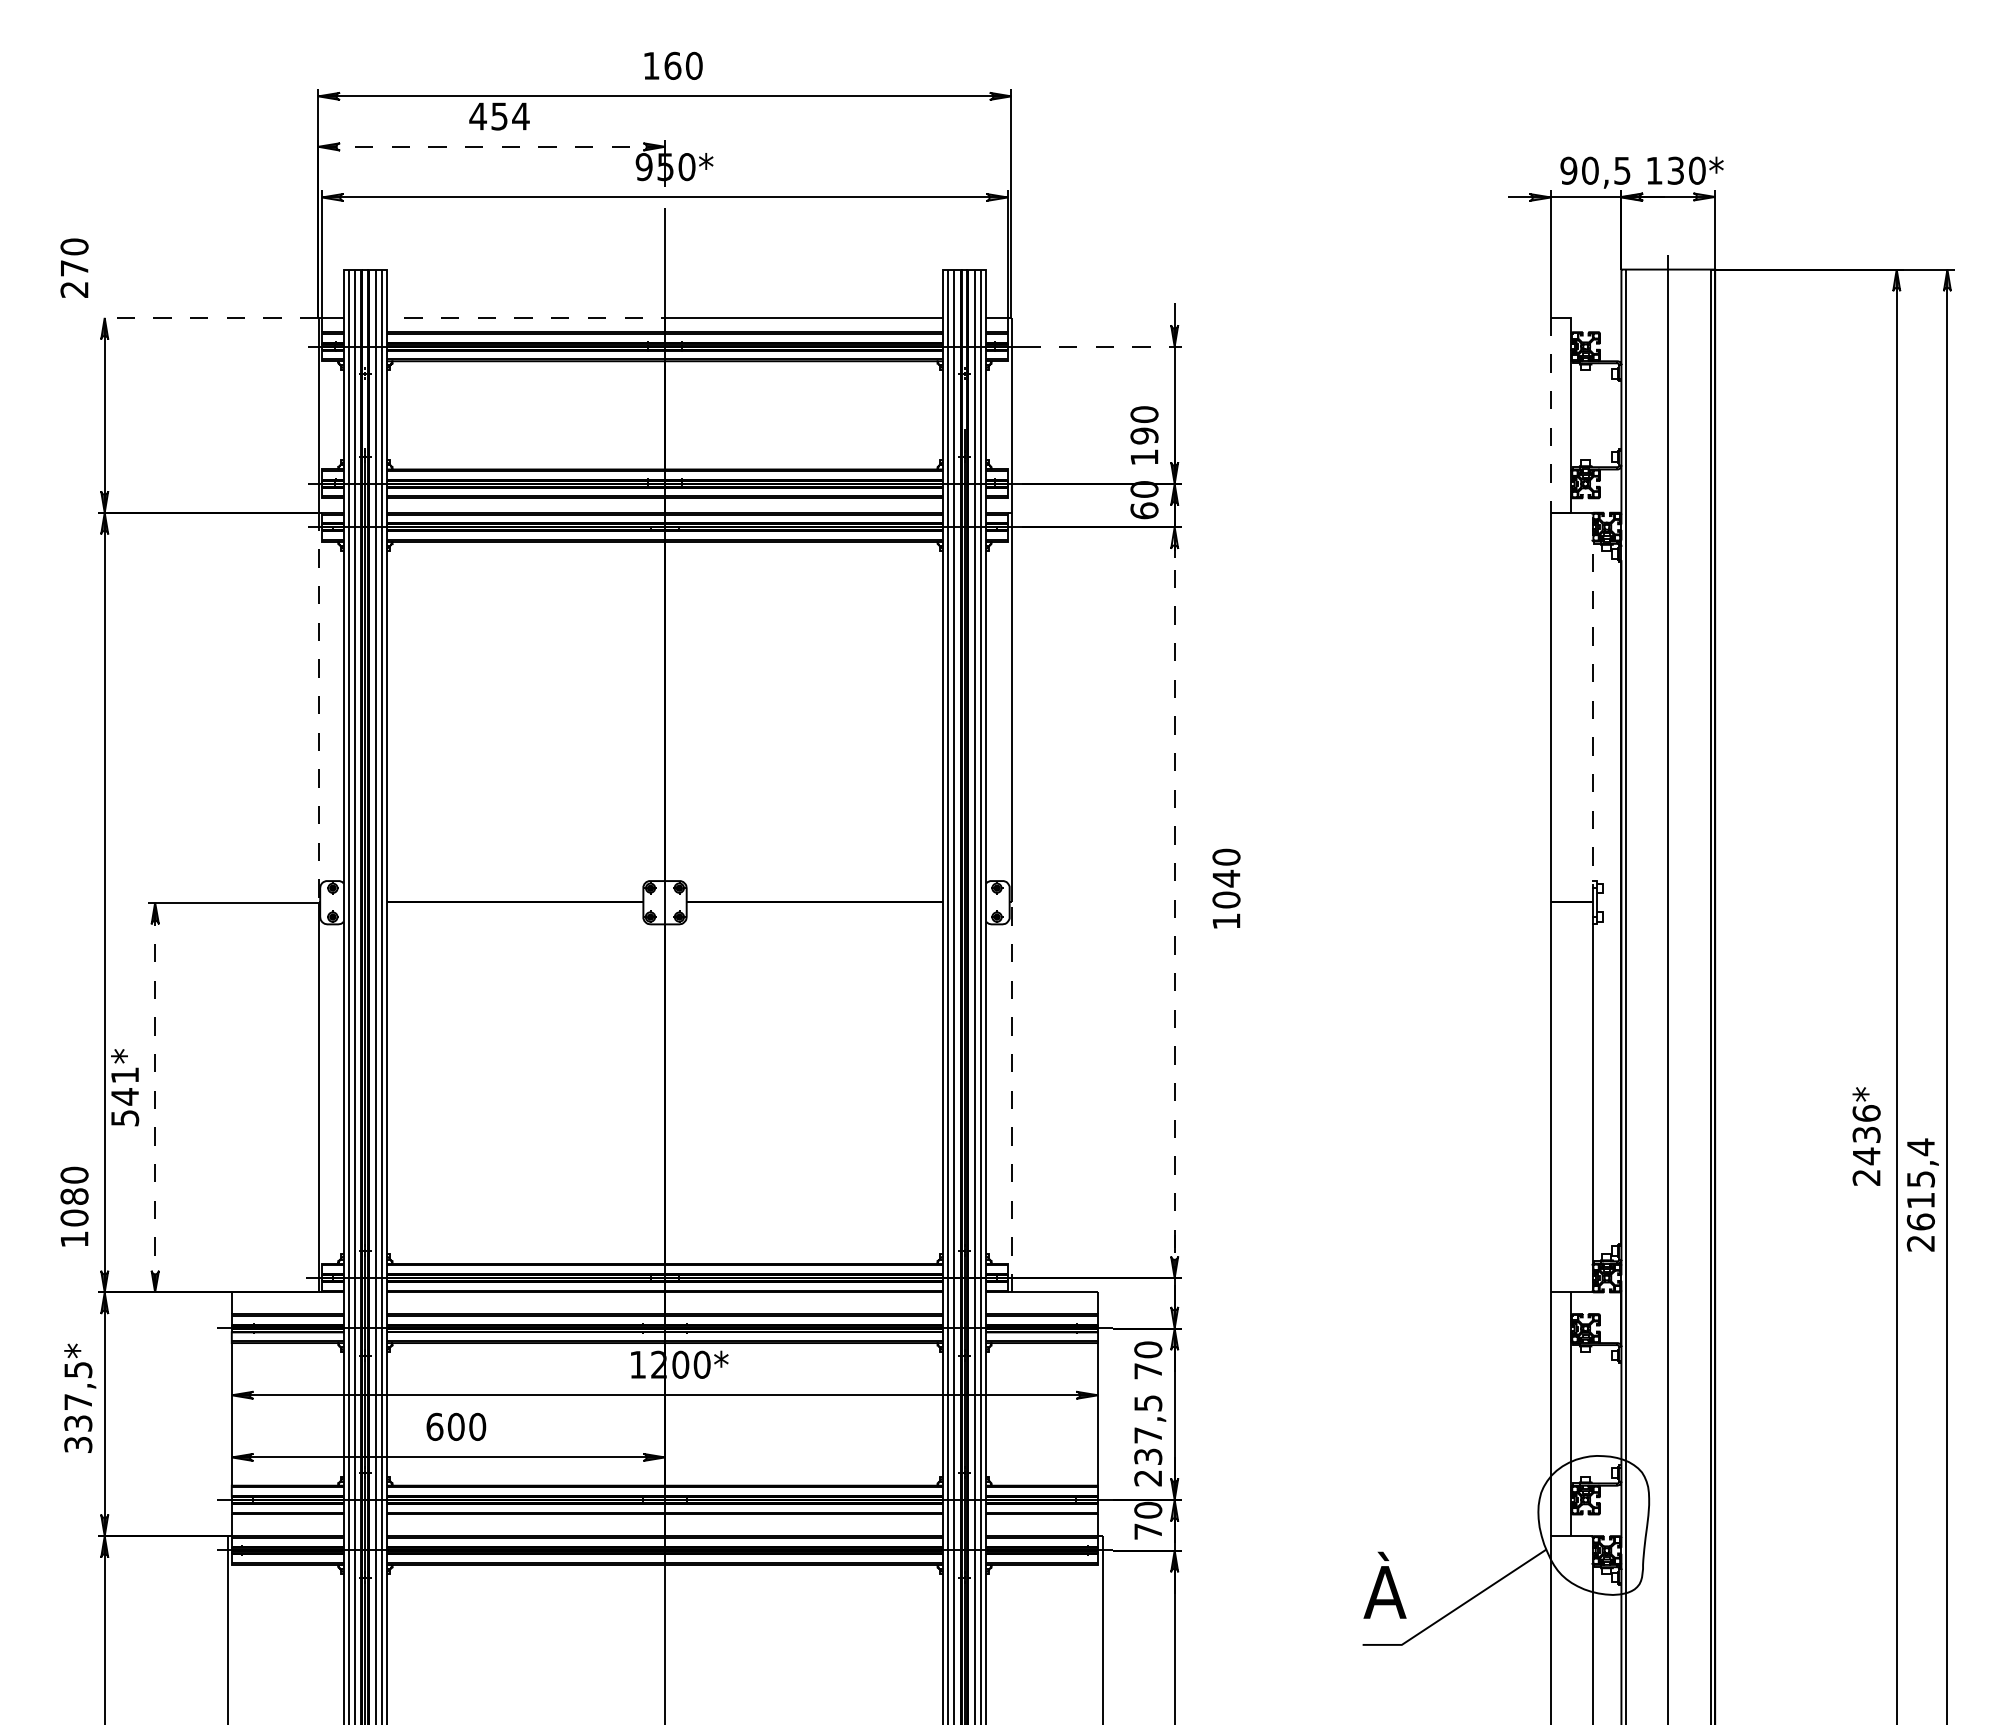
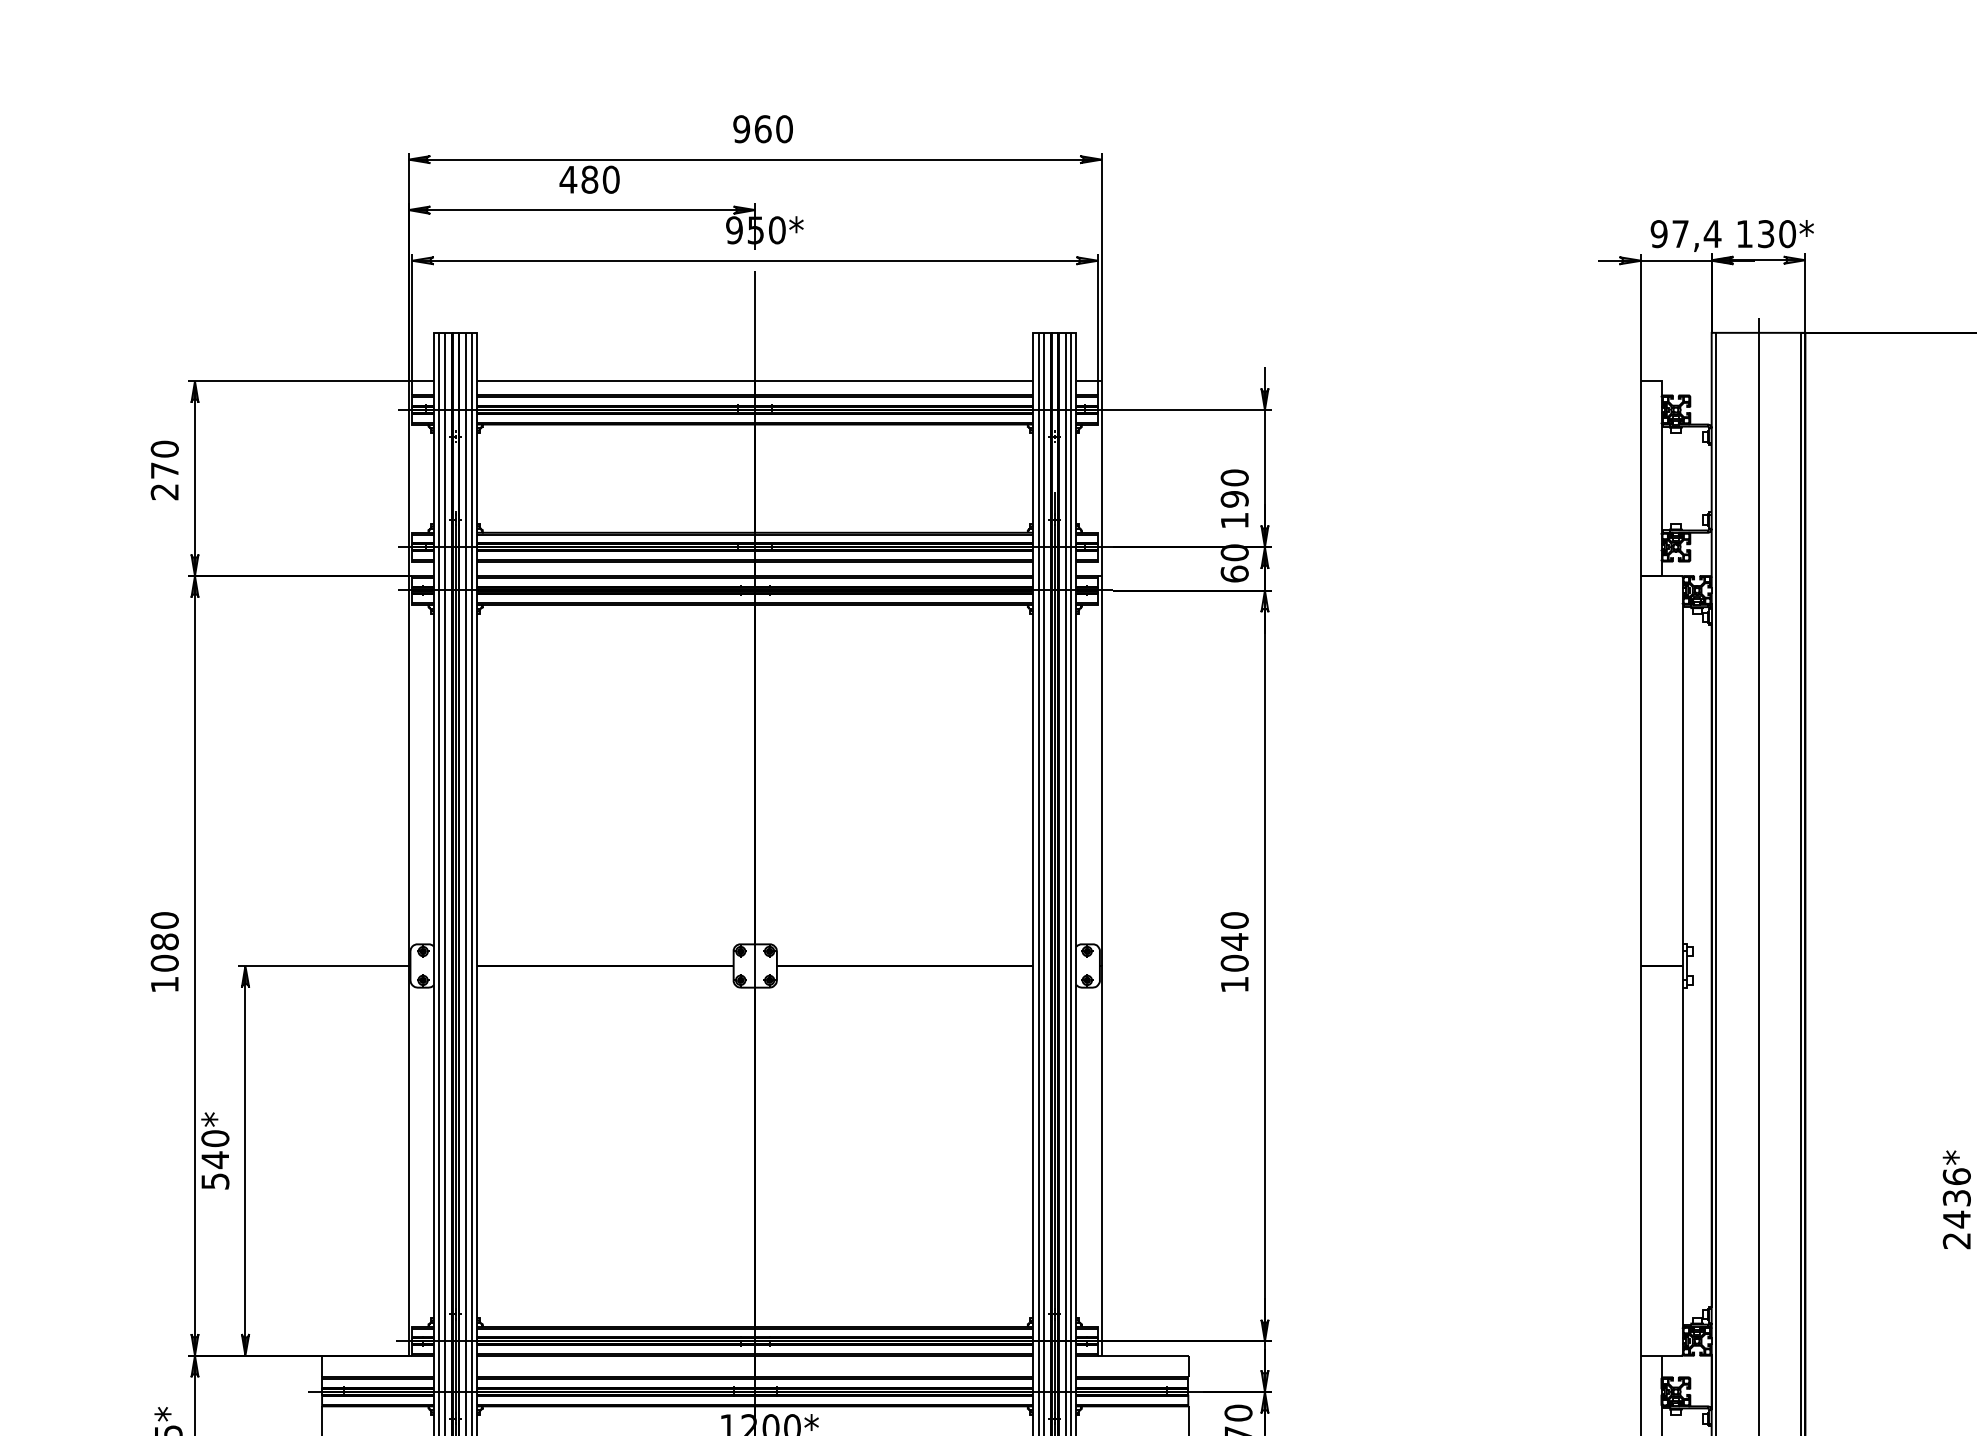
text: (651, 65) -> (741, 128), 160 -> 960
text: (510, 116) -> (600, 179), 454 -> 480
line: (492, 146) -> (582, 209), dashed -> solid
text: (1606, 170) -> (1696, 233), 90,5 -> 97,4
text: (74, 267) -> (164, 469), moved
line: (207, 317) -> (297, 380), dashed -> solid
line: (534, 317) -> (624, 380), dashed -> solid
line: (1102, 346) -> (1192, 409), dashed -> solid
line: (1551, 415) -> (1641, 478), dashed -> solid
line: (1592, 707) -> (1682, 770), dashed -> solid
line: (318, 709) -> (408, 772), dashed -> solid
text: (1226, 888) -> (1234, 951), moved
line: (1174, 902) -> (1264, 965), dashed -> solid
text: (125, 1075) -> (215, 1138), 541* -> 540*
line: (1011, 1095) -> (1101, 1158), dashed -> solid
line: (155, 1097) -> (245, 1160), dashed -> solid
text: (74, 1206) -> (164, 951), moved

